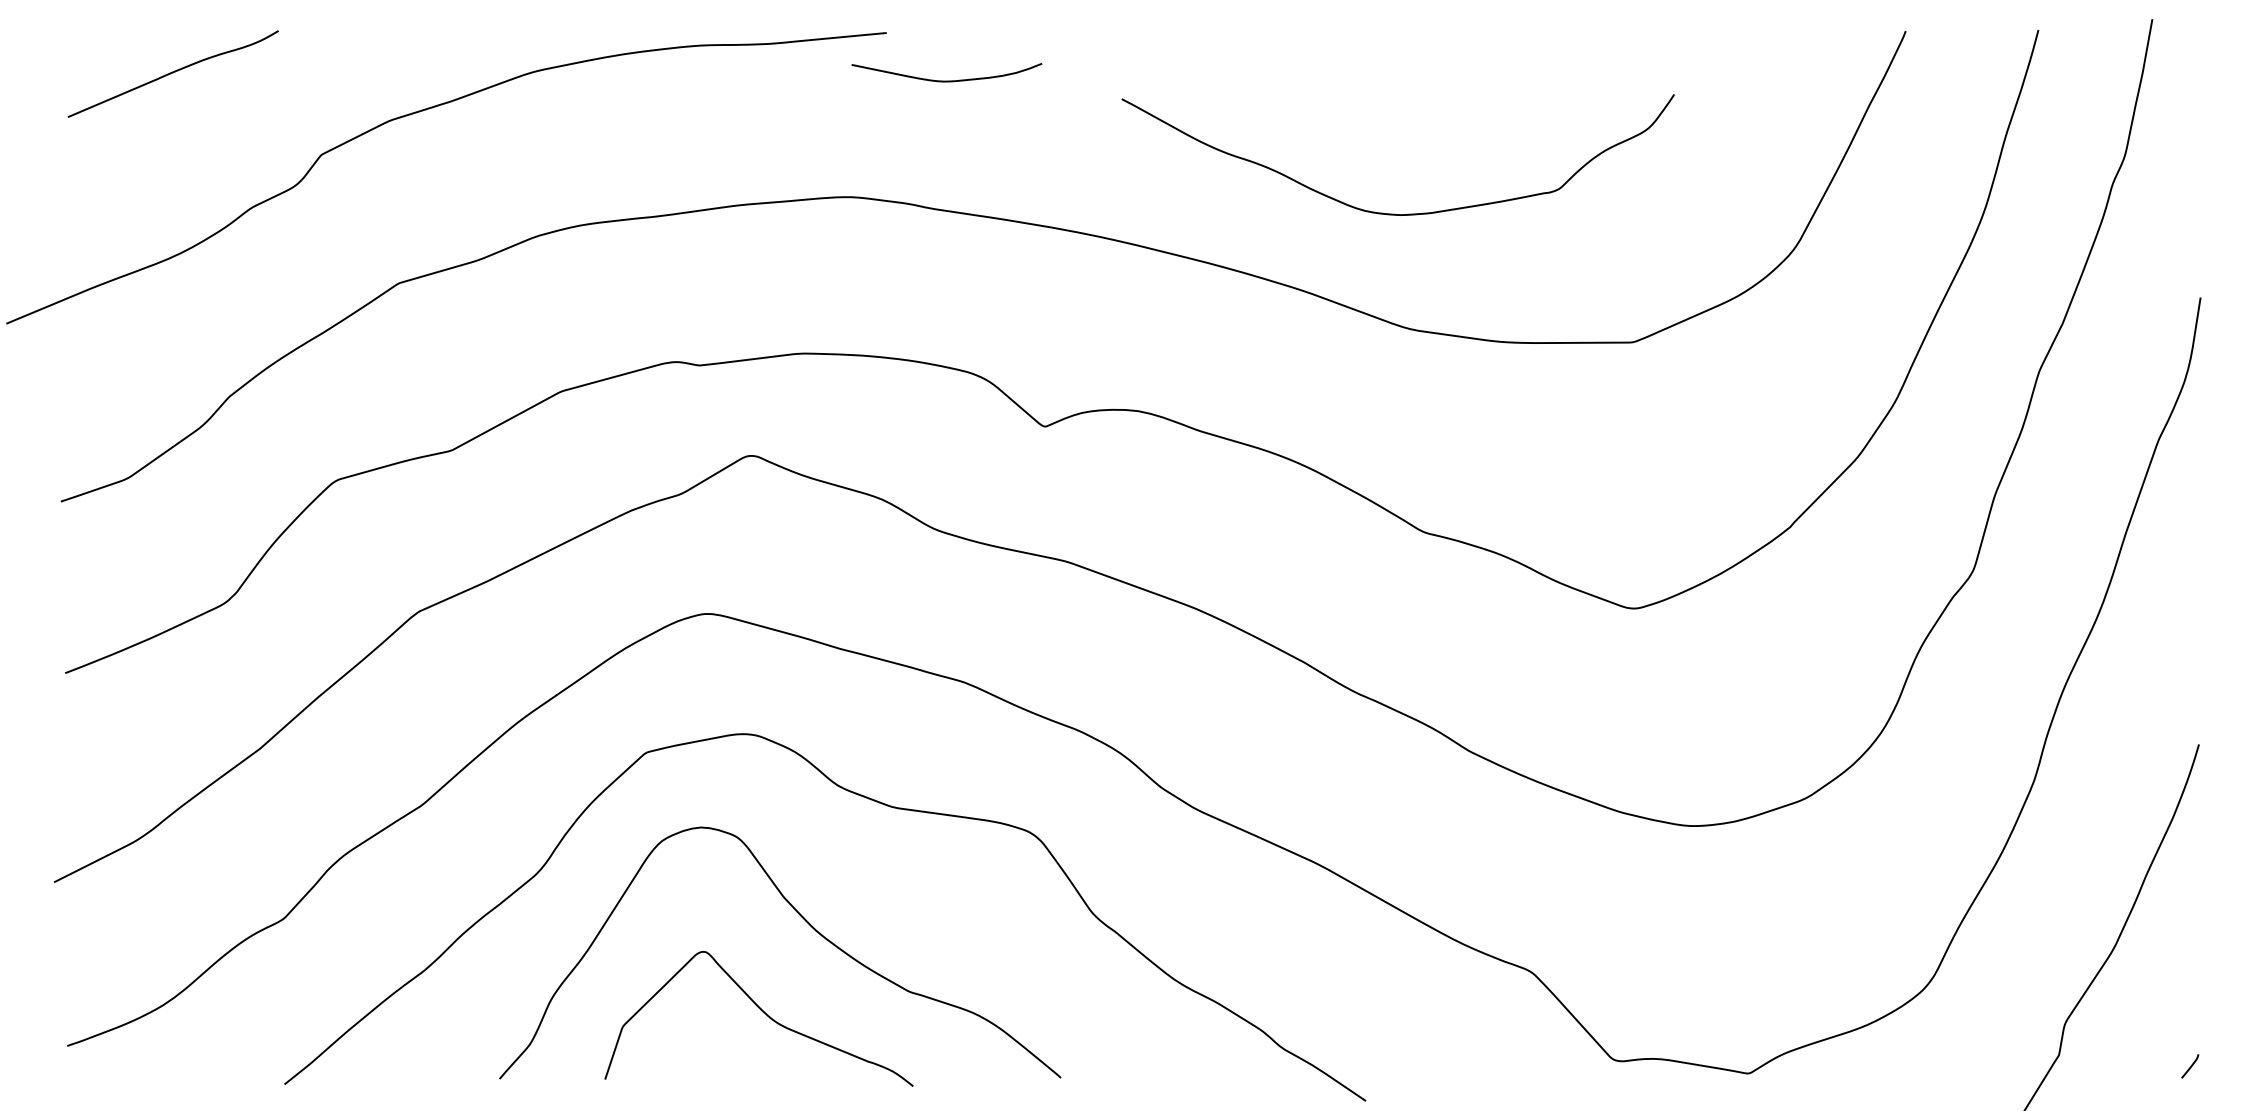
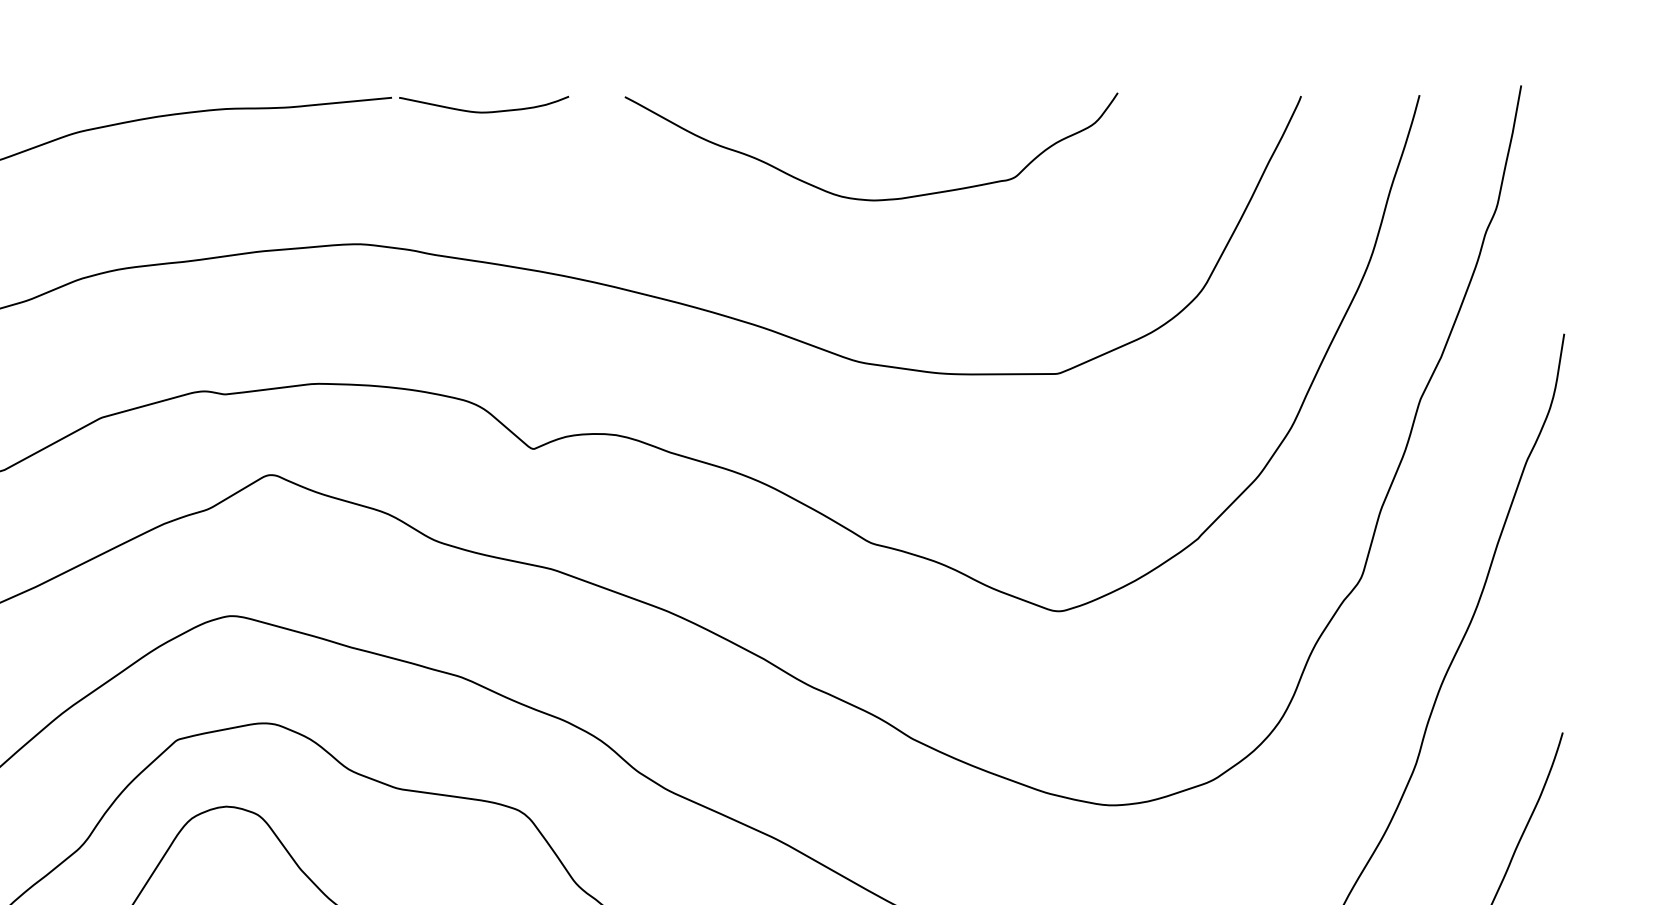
curve: (946, 80) -> (483, 111), moved
curve: (1394, 213) -> (868, 199), moved

